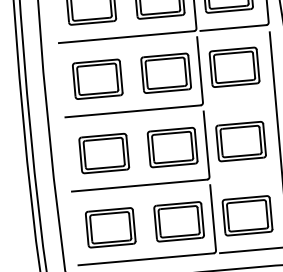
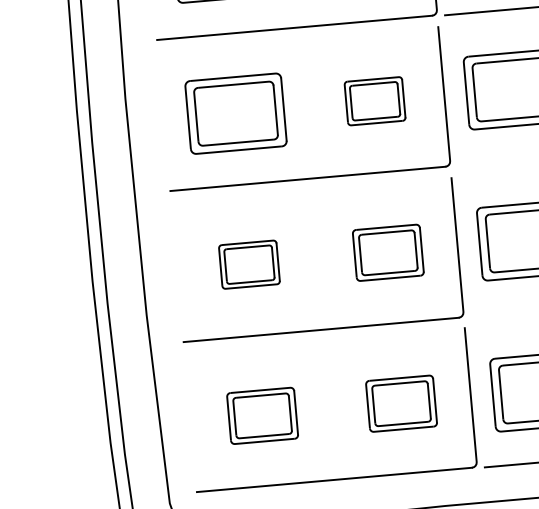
part: (165, 72) -> (373, 99), size x0.6
part: (172, 147) -> (388, 252), size x0.7
part: (104, 153) -> (249, 264), size x0.6
part: (178, 221) -> (400, 402), size x0.7
part: (110, 227) -> (261, 415), size x0.7

